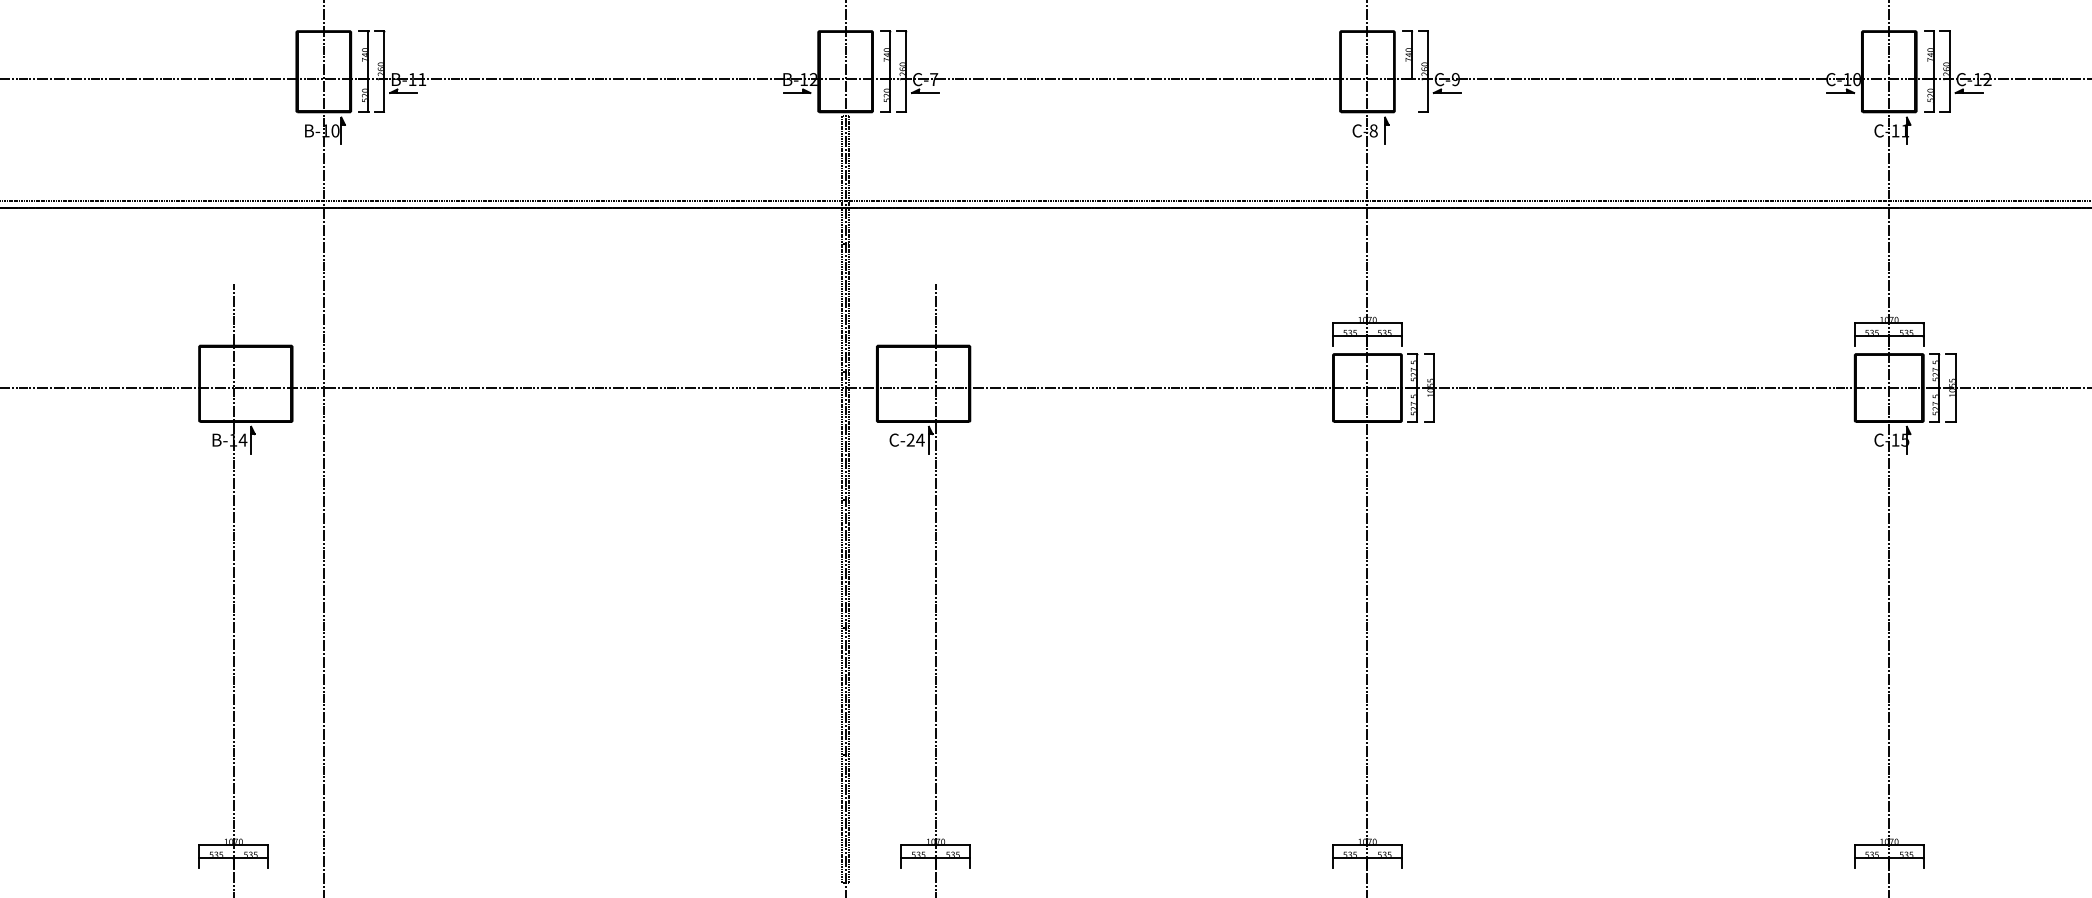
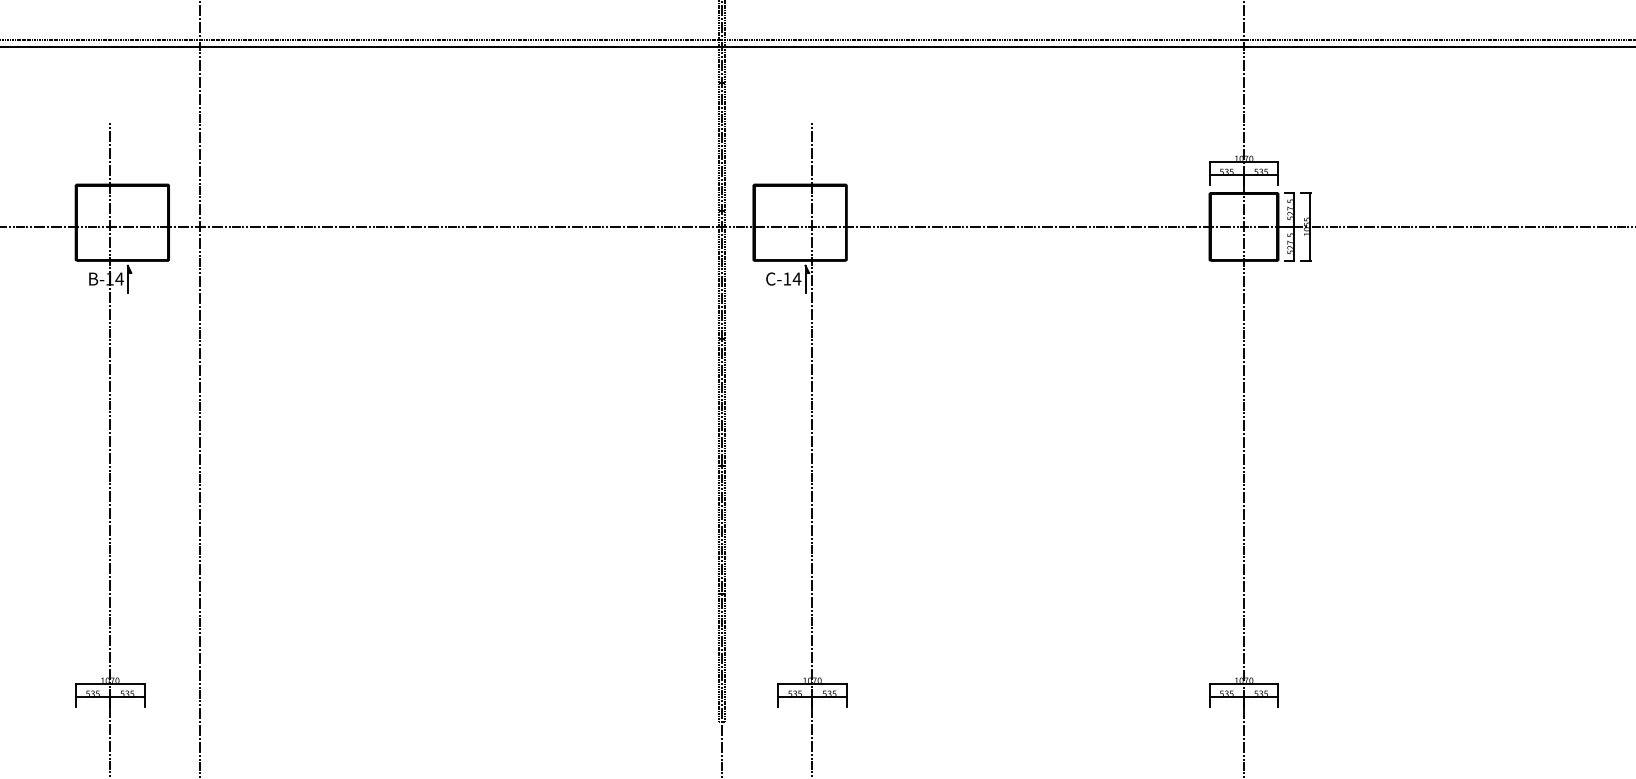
text: (910, 439) -> (787, 278), C-24 -> C-14

